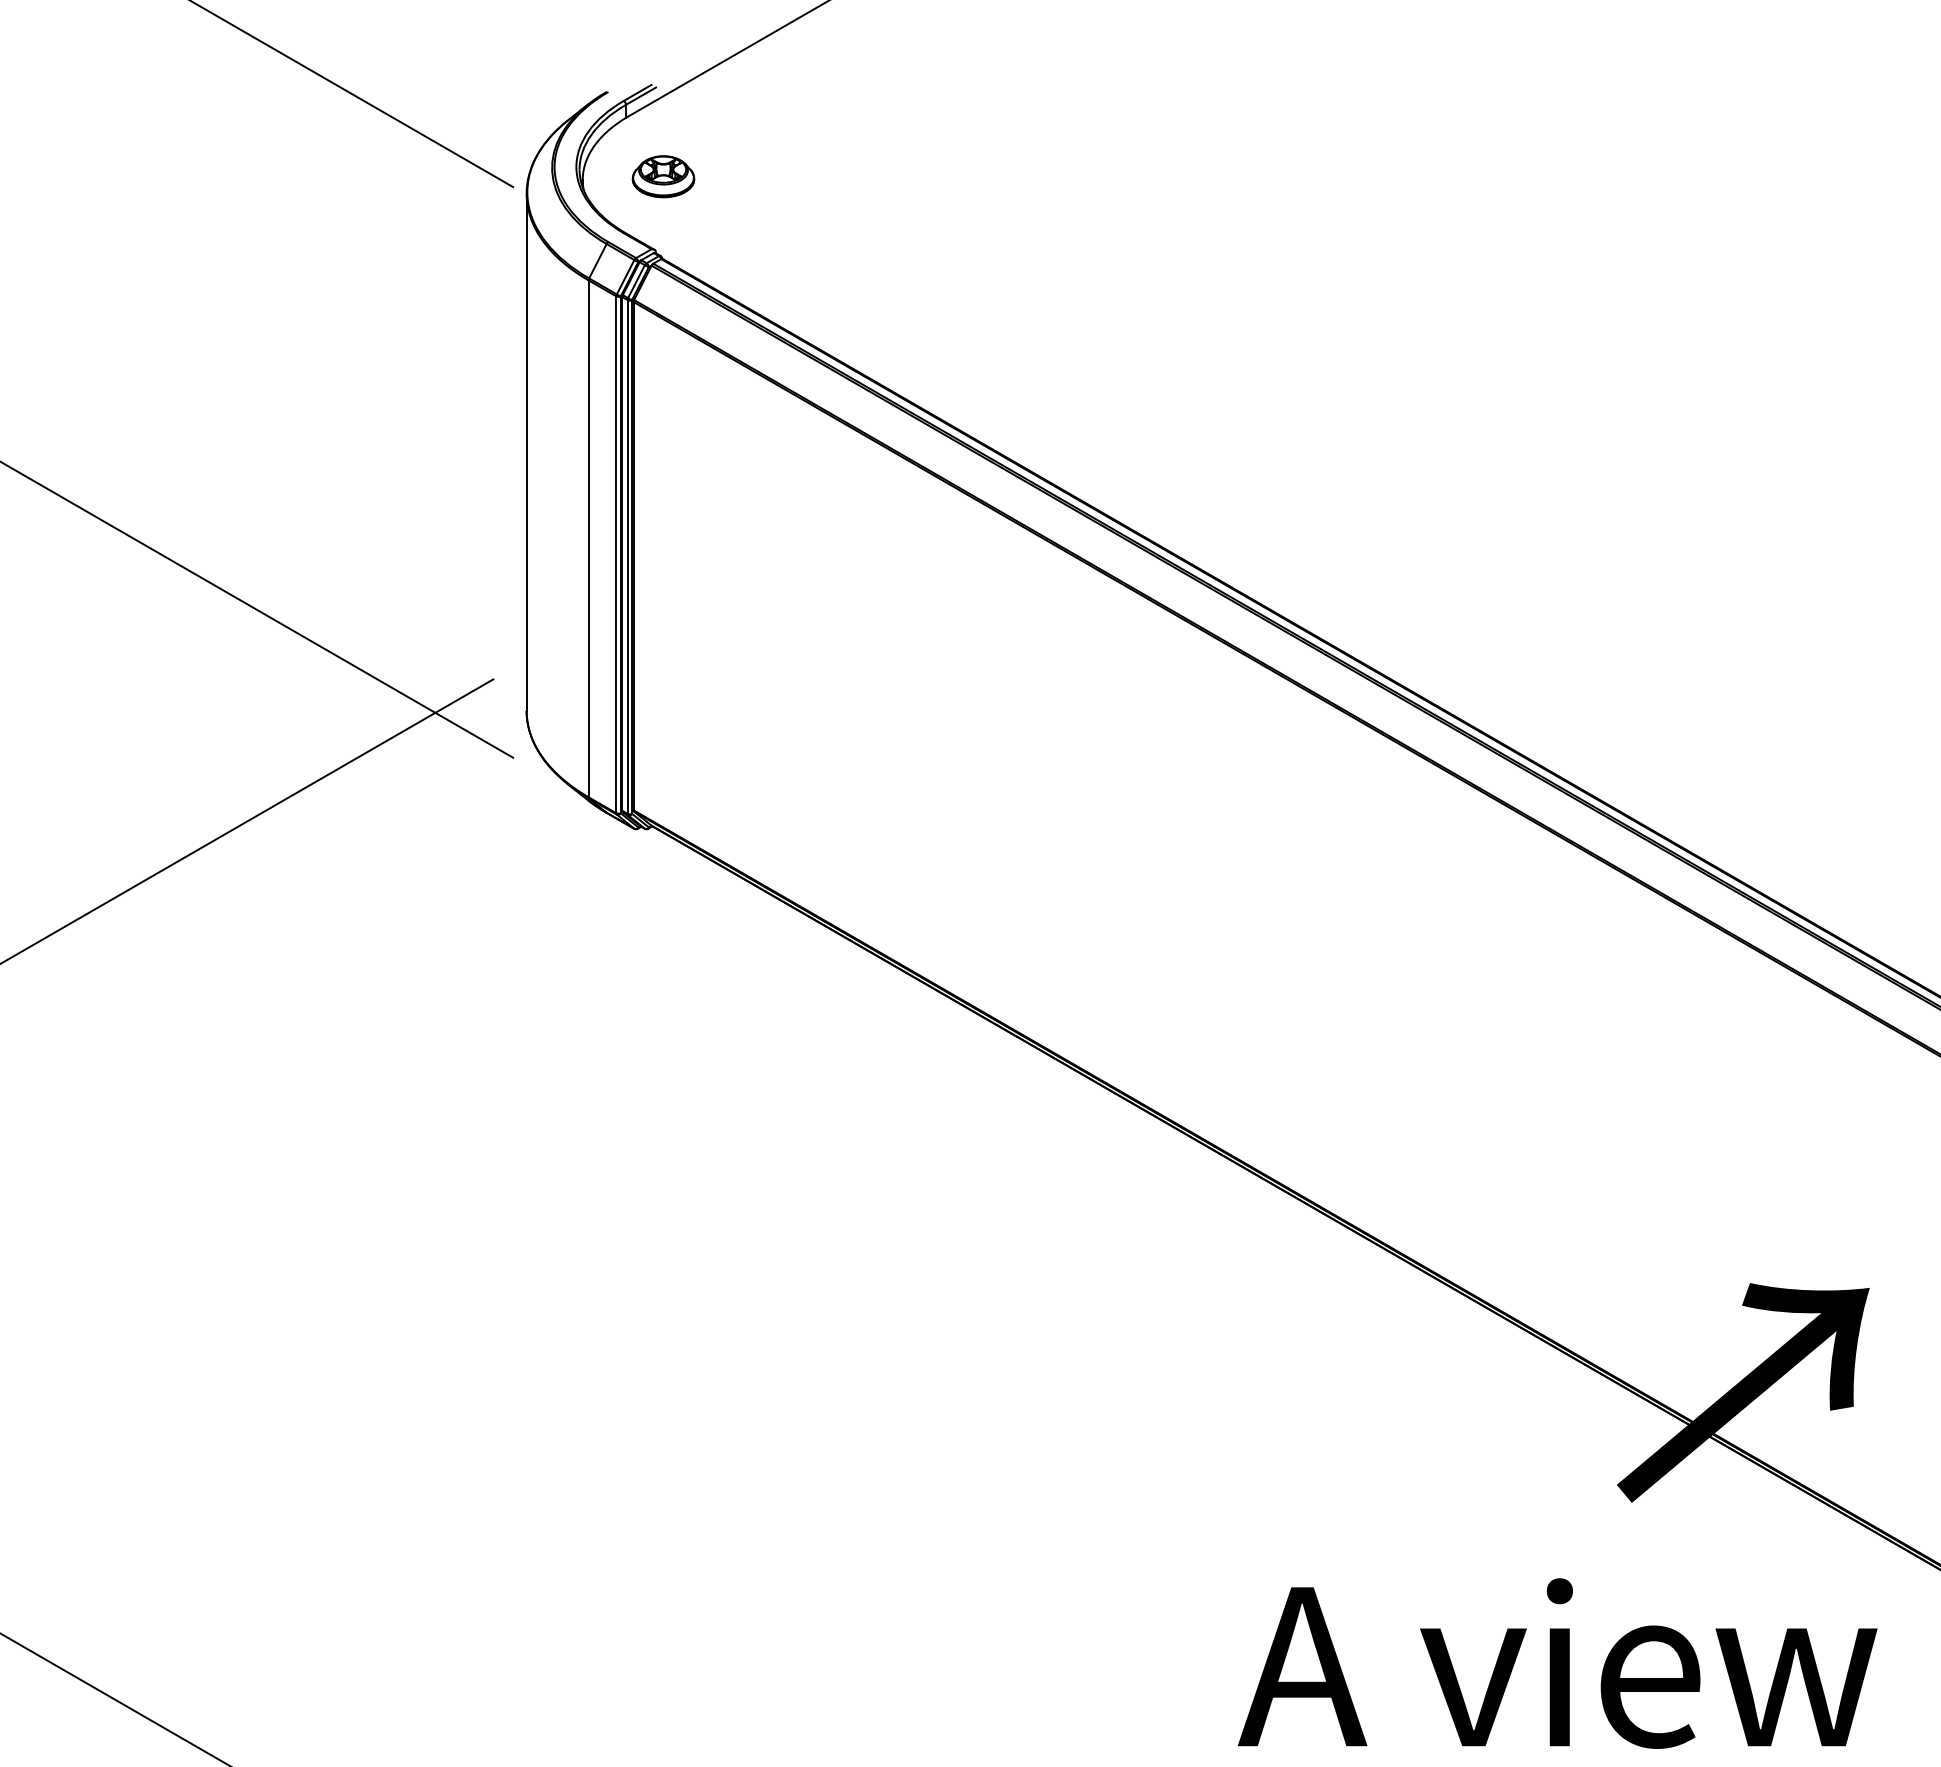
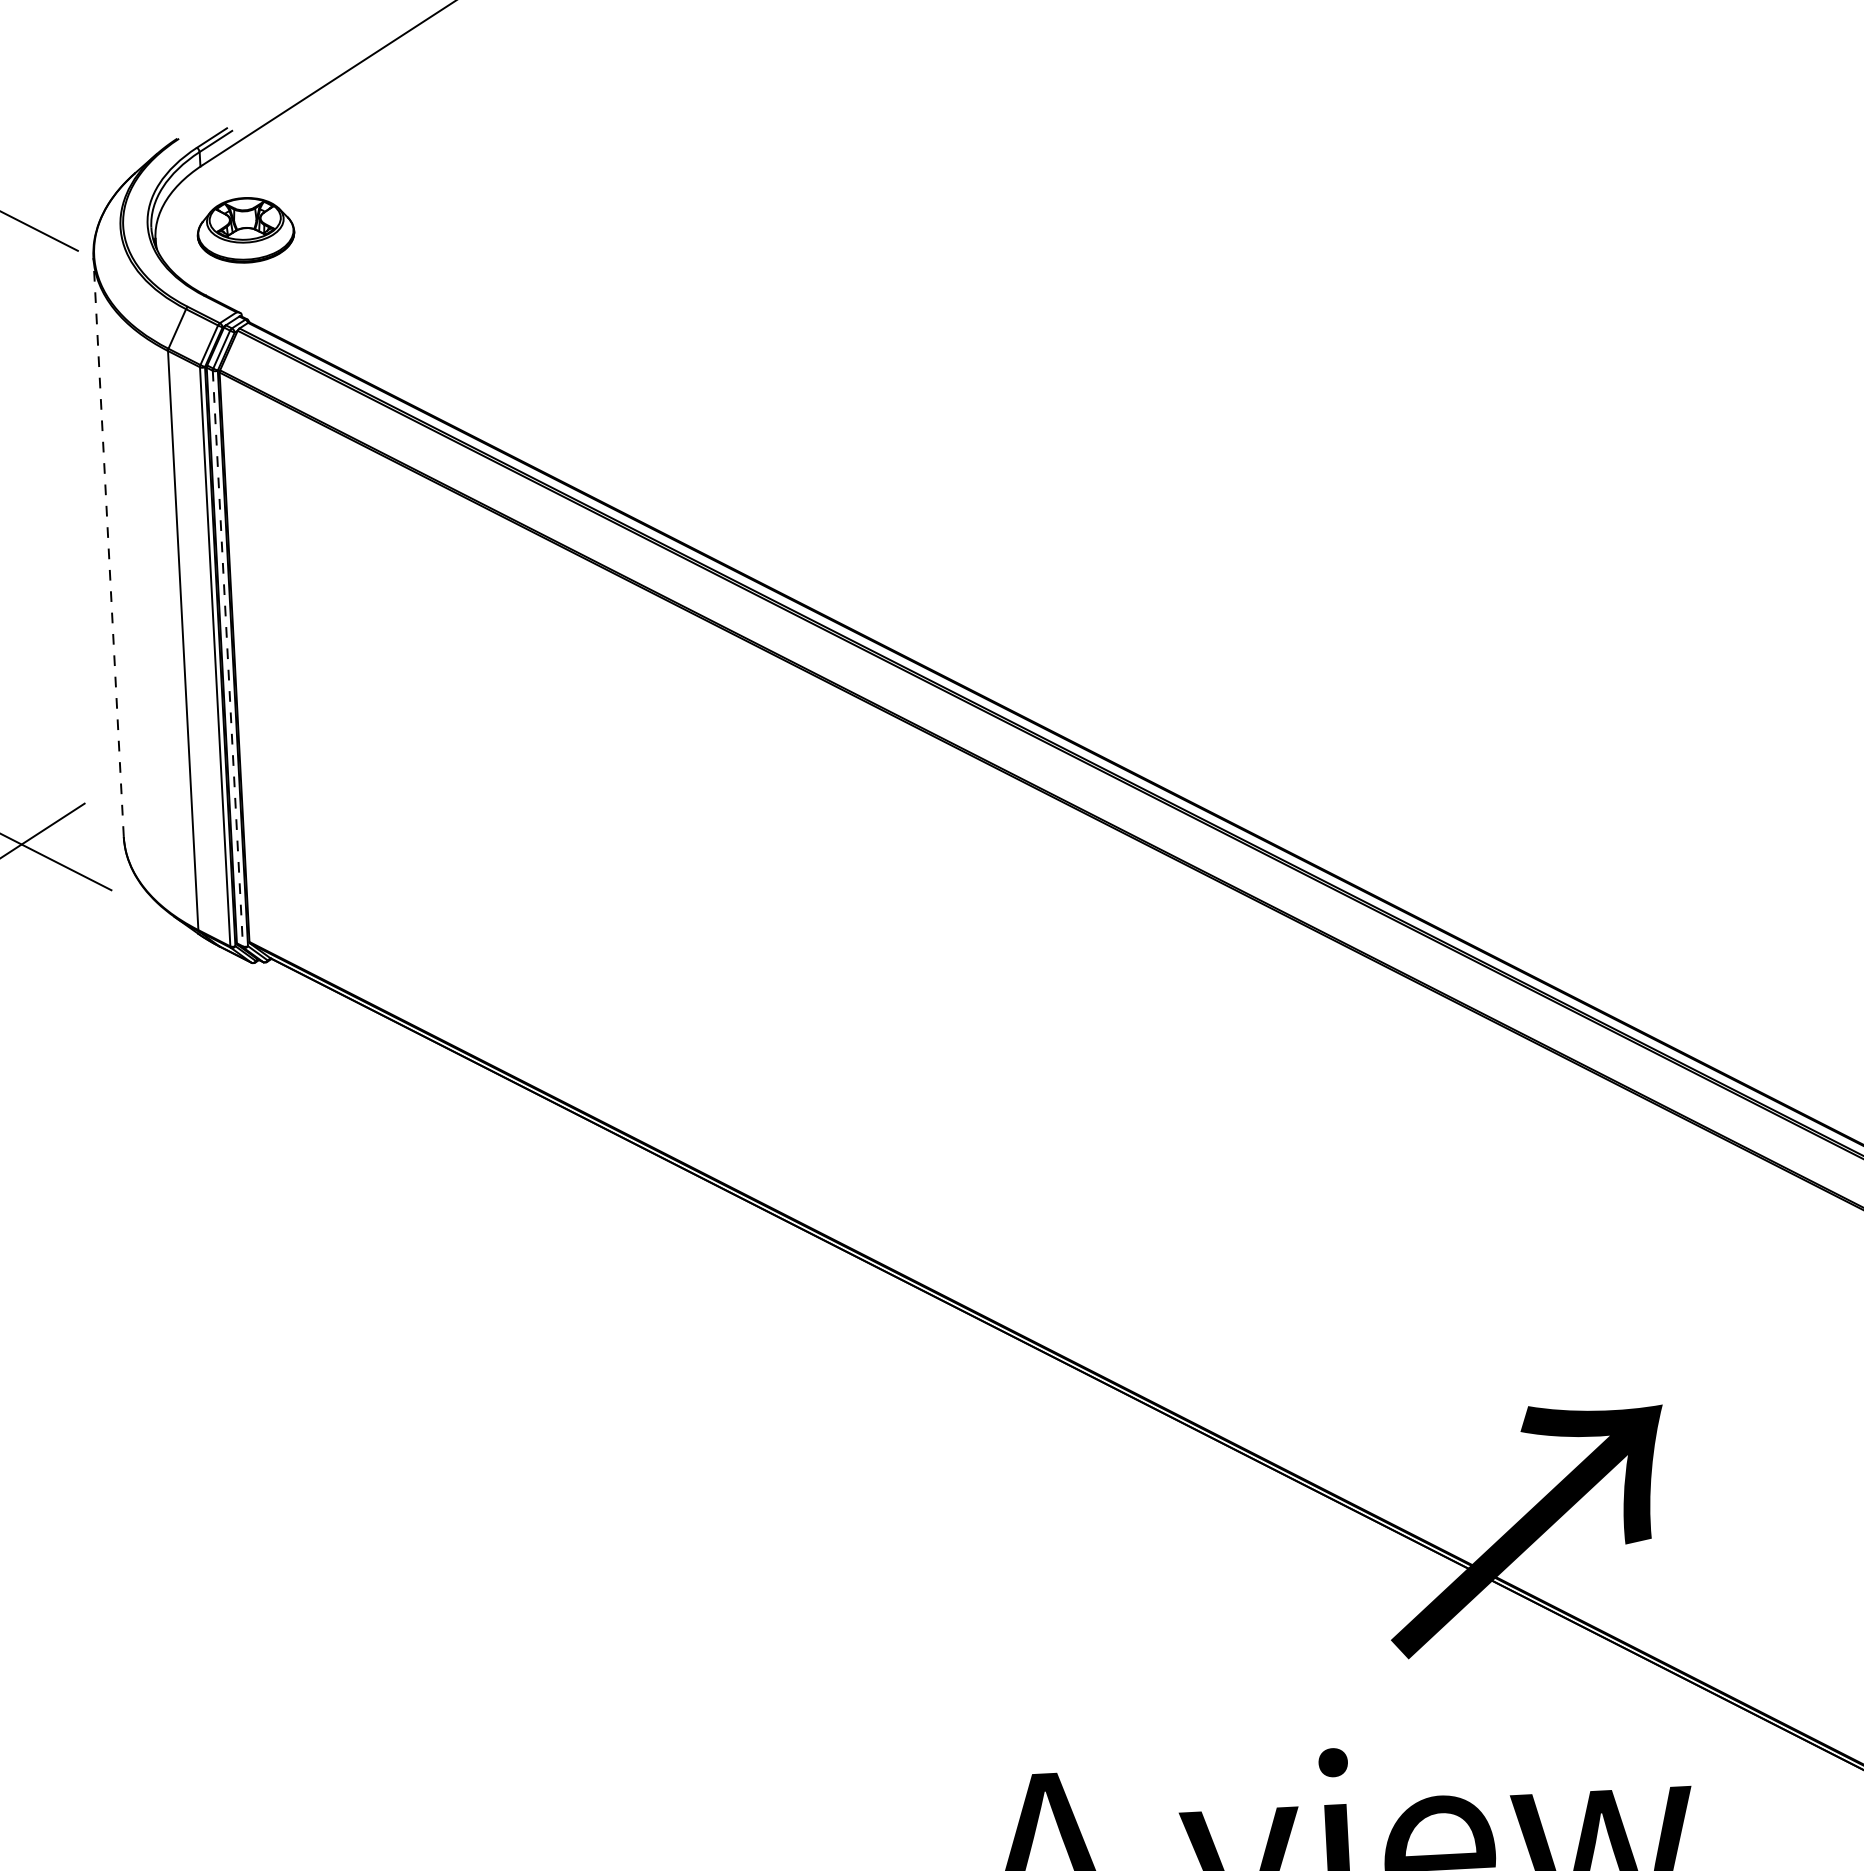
part: (663, 176) -> (245, 230), size x1.4
line: (526, 451) -> (108, 546), solid -> dashed
line: (627, 556) -> (227, 658), solid -> dashed

